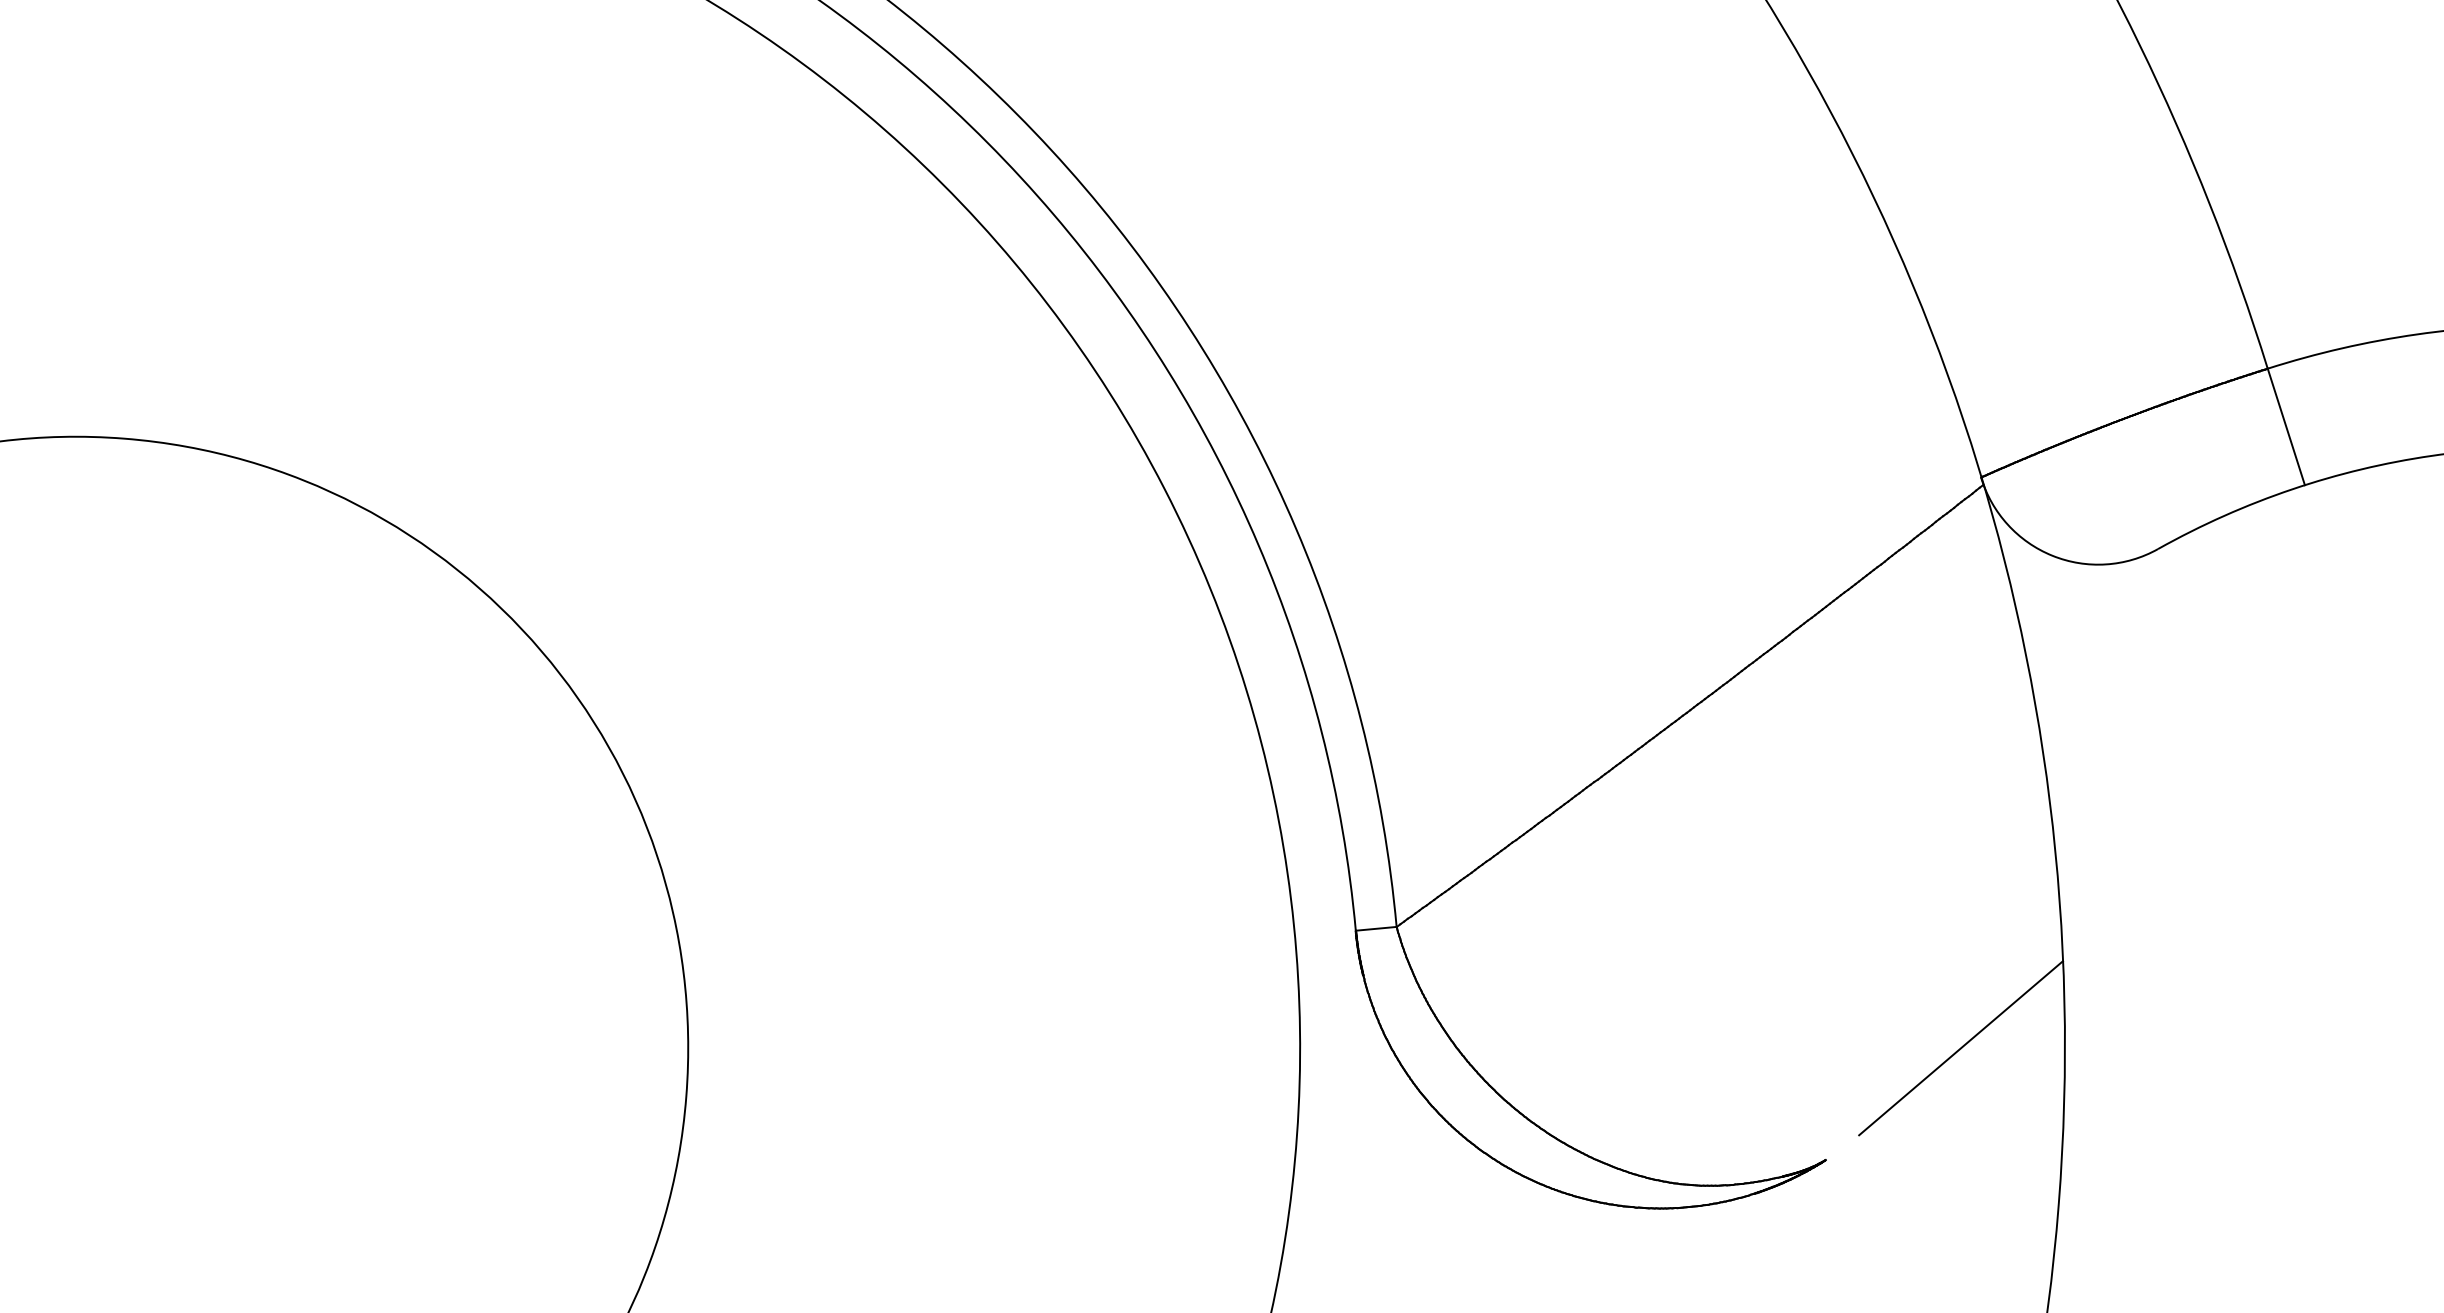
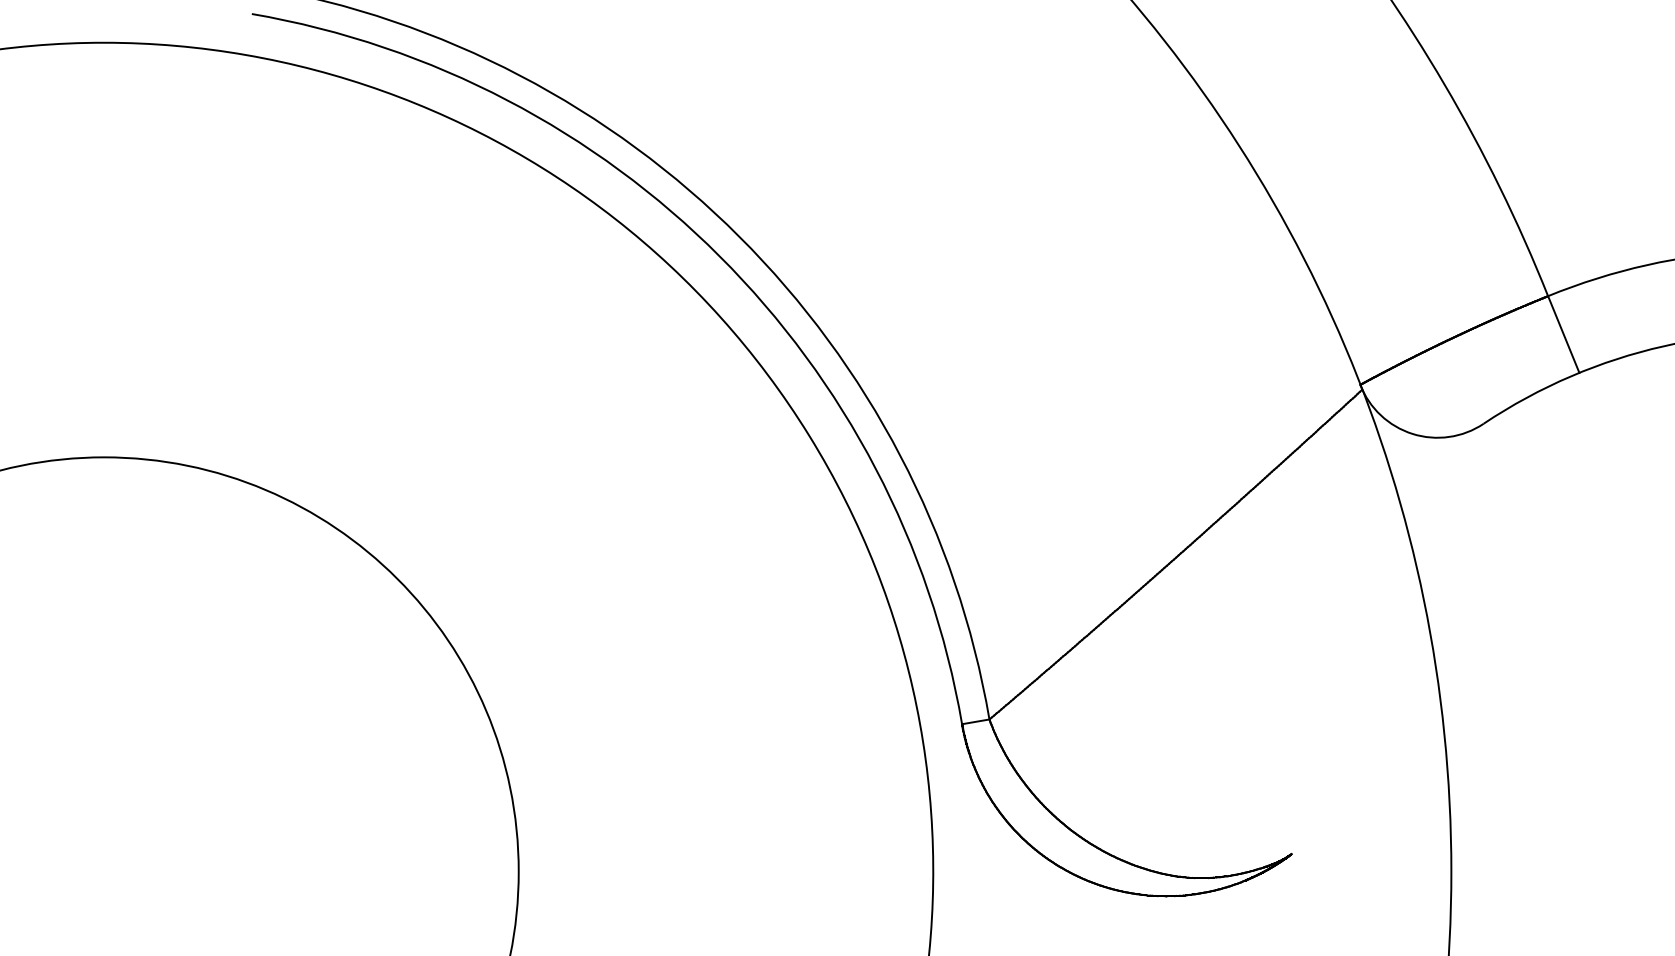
line: (1960, 1048) -> (1376, 771), removed

